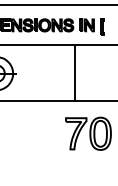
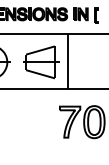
part: (47, 73) -> (41, 62), added

